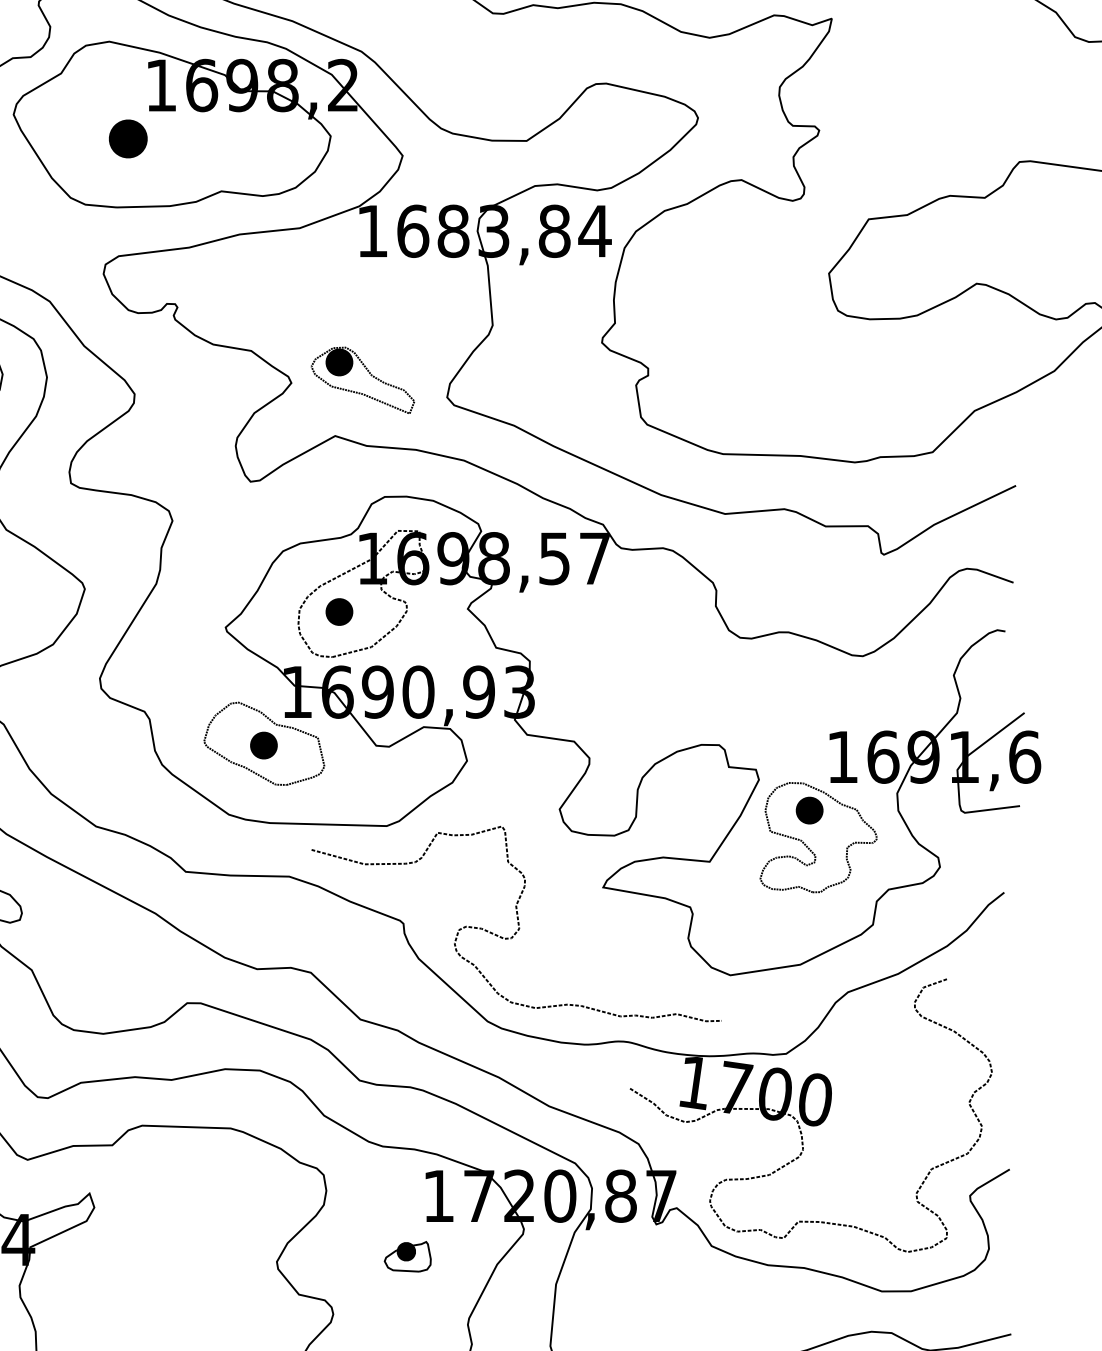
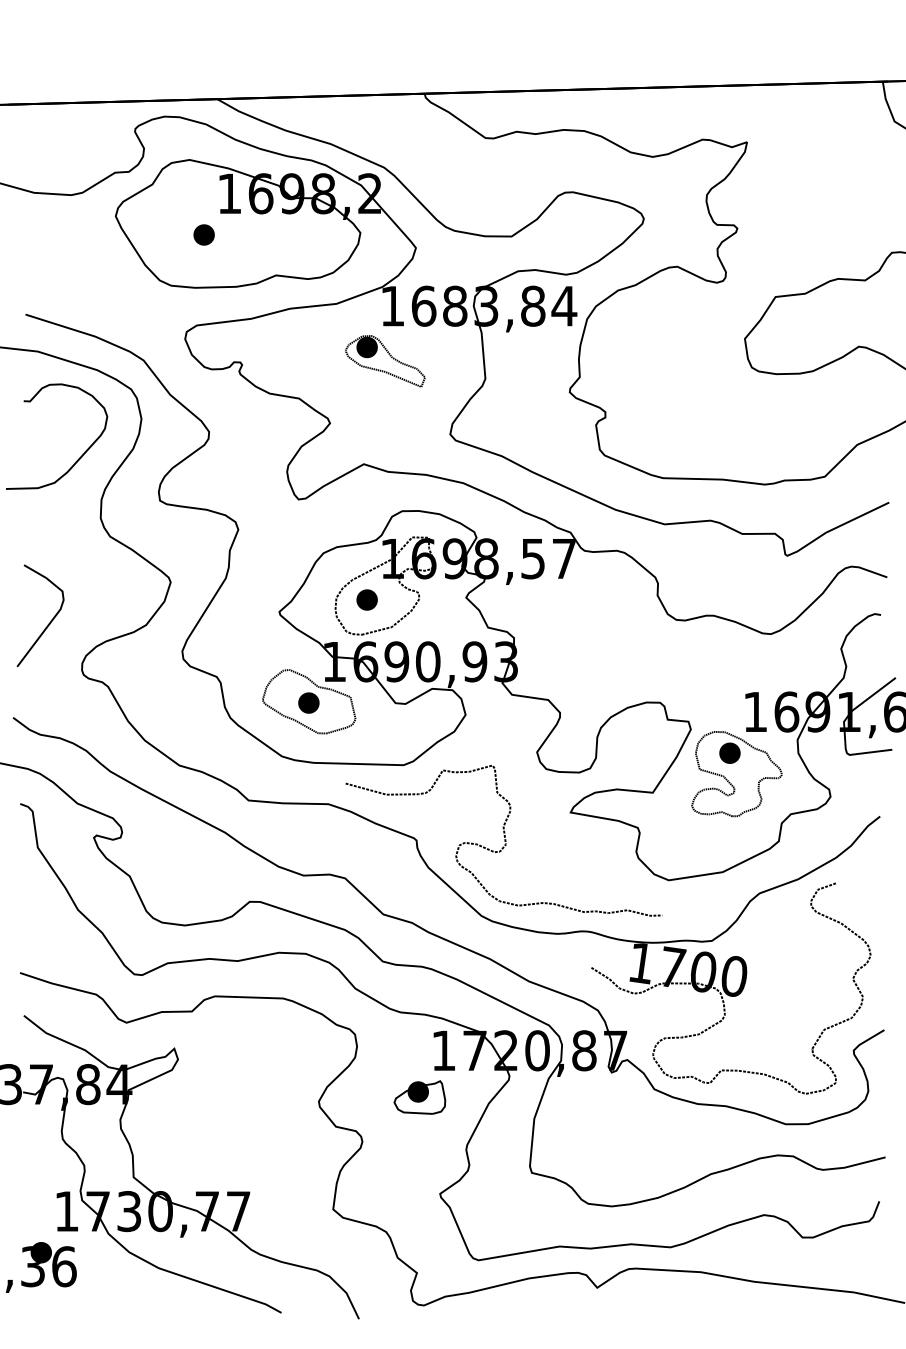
part: (127, 138) -> (203, 234), size x0.71
part: (363, 380) -> (385, 361), moved
part: (407, 1256) -> (419, 1097), size x1.43

